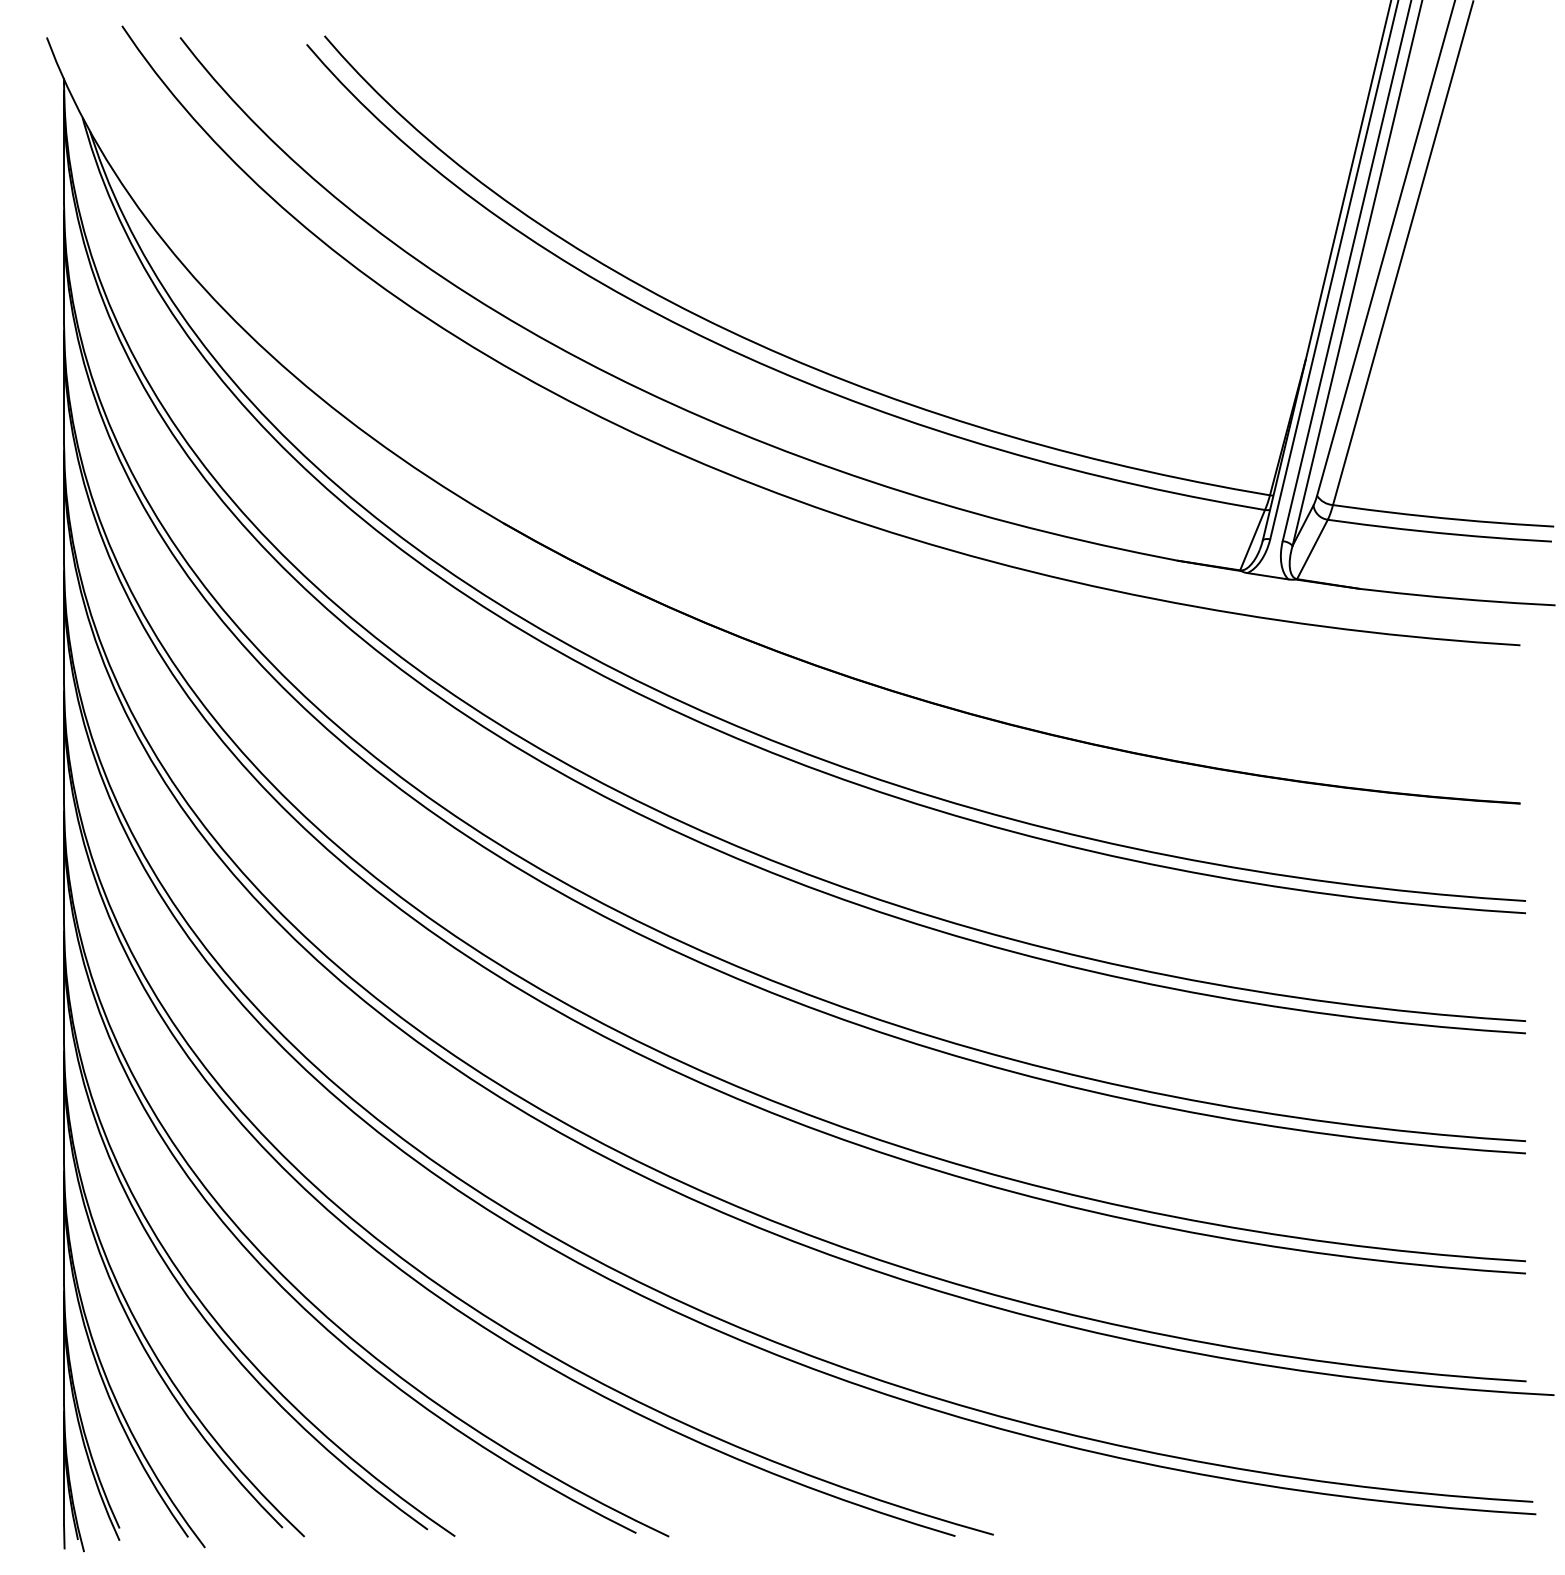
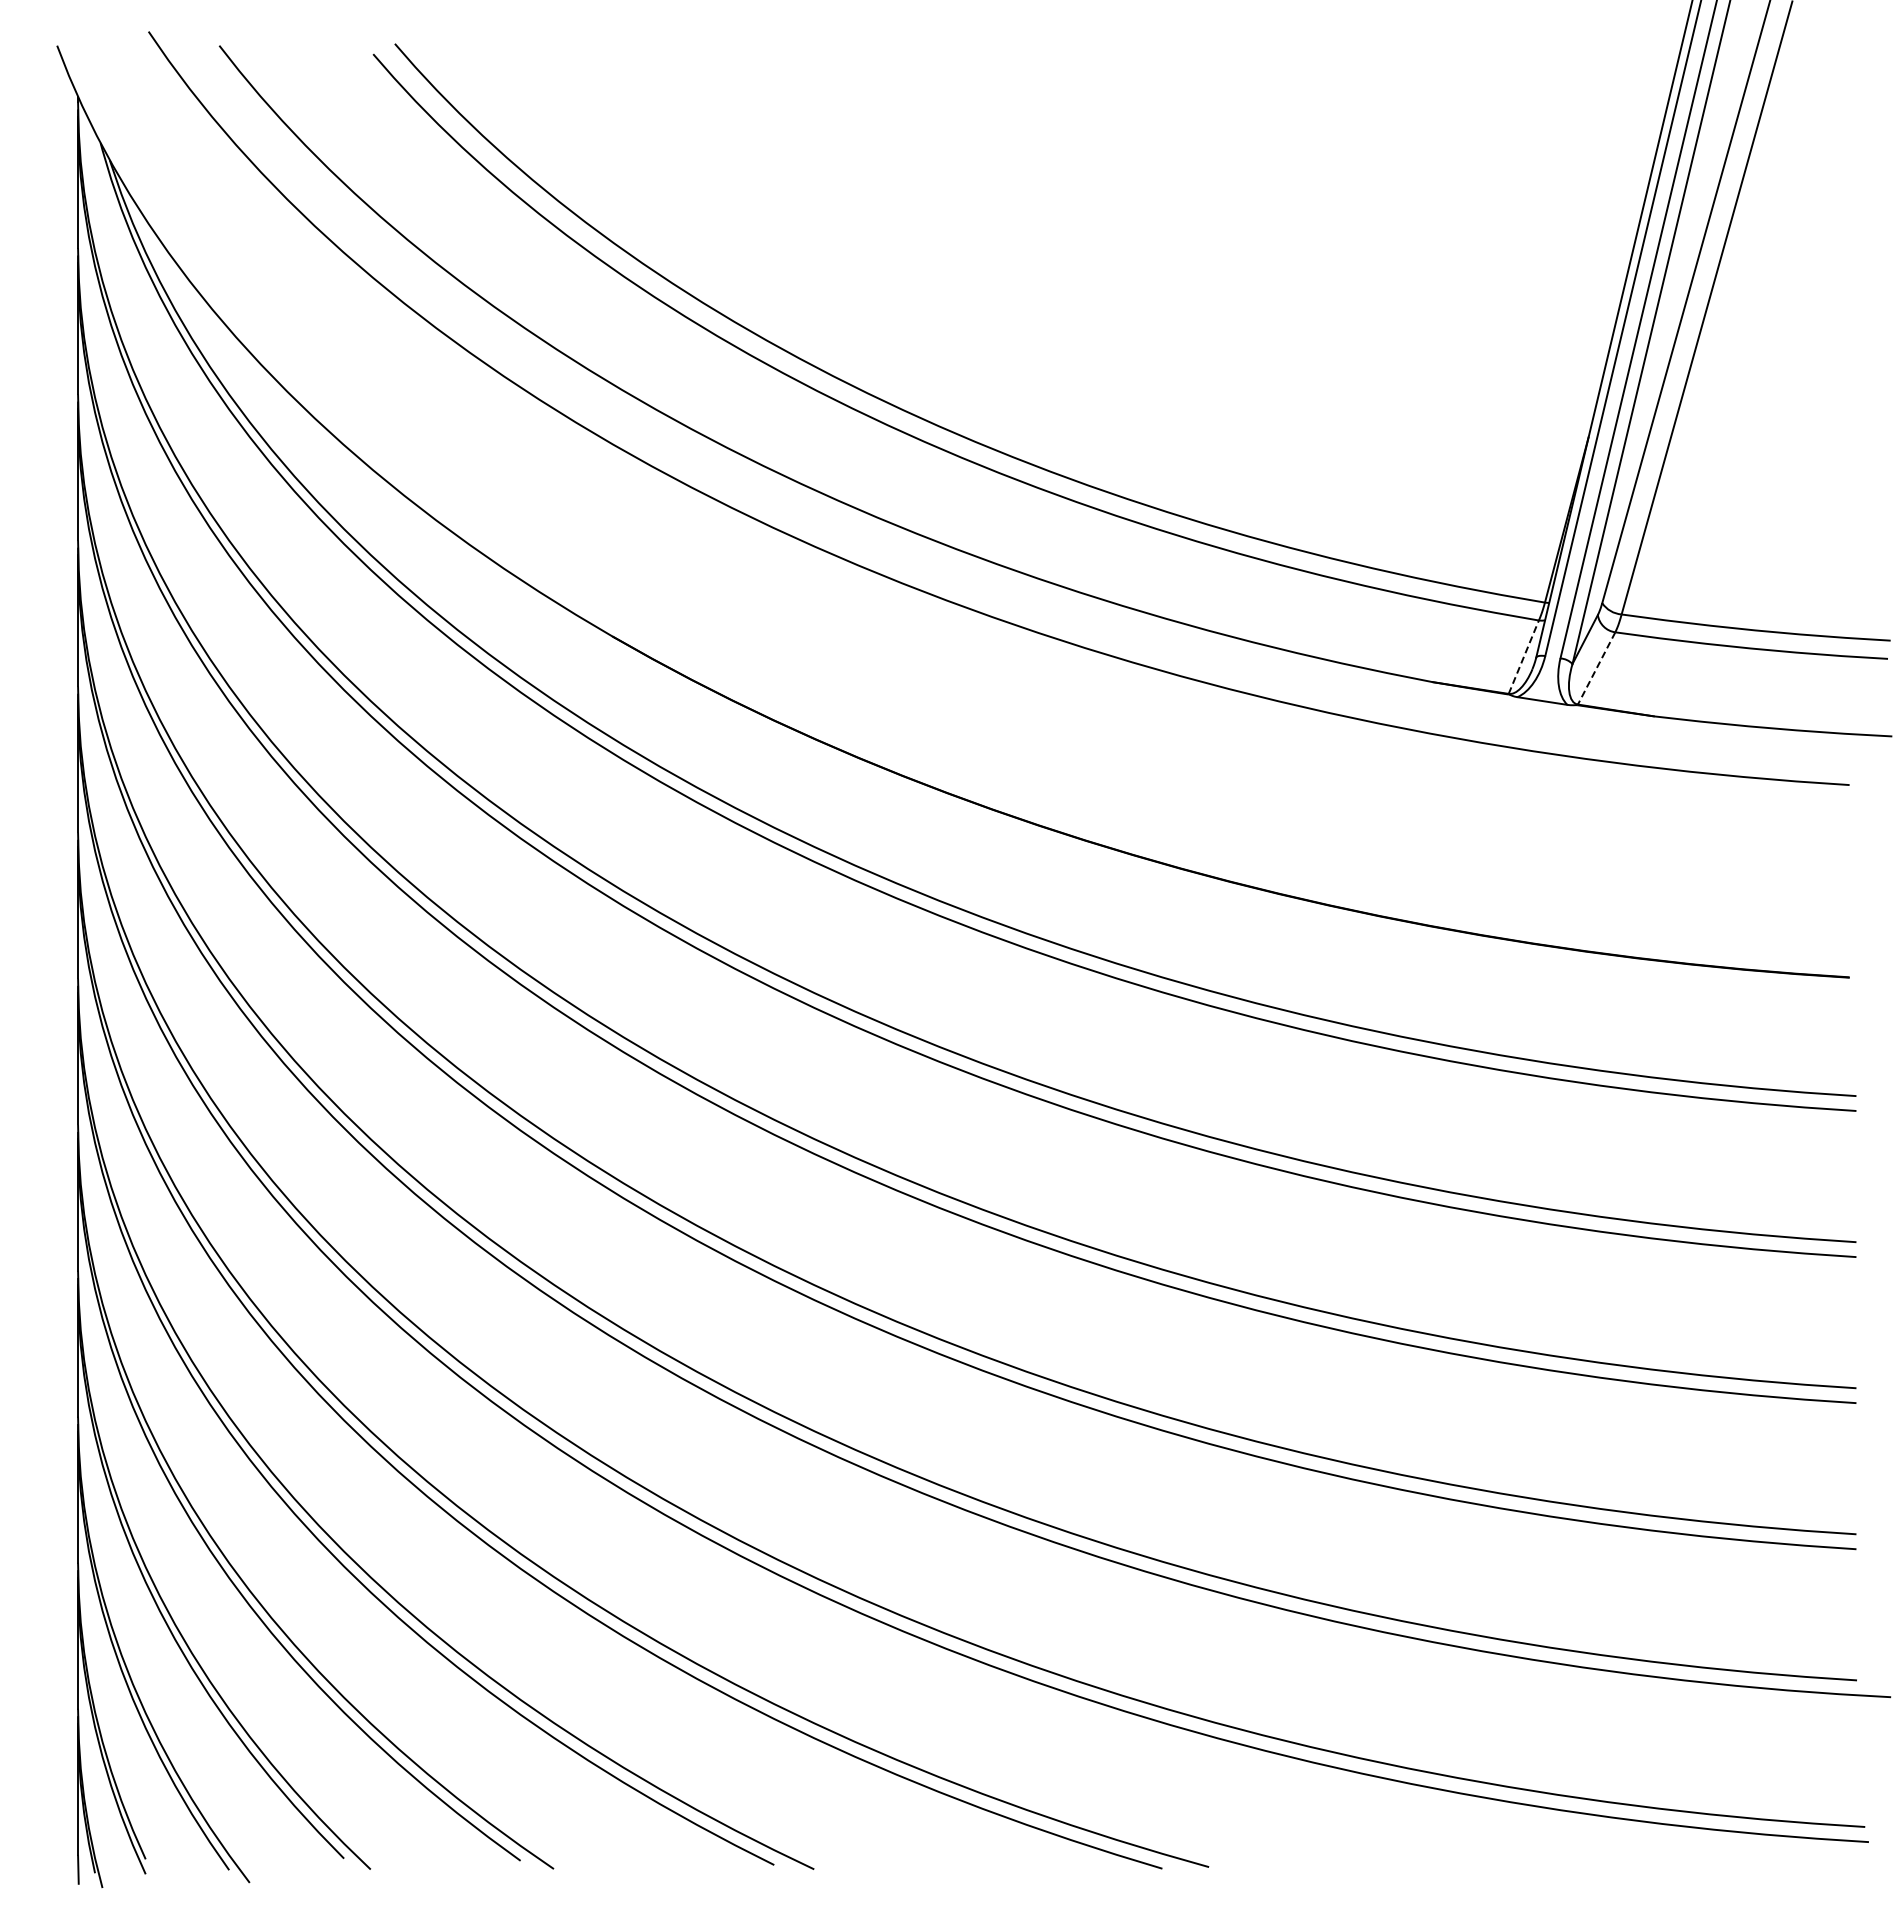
line: (1252, 540) -> (1523, 657), solid -> dashed
line: (1312, 549) -> (1596, 668), solid -> dashed

